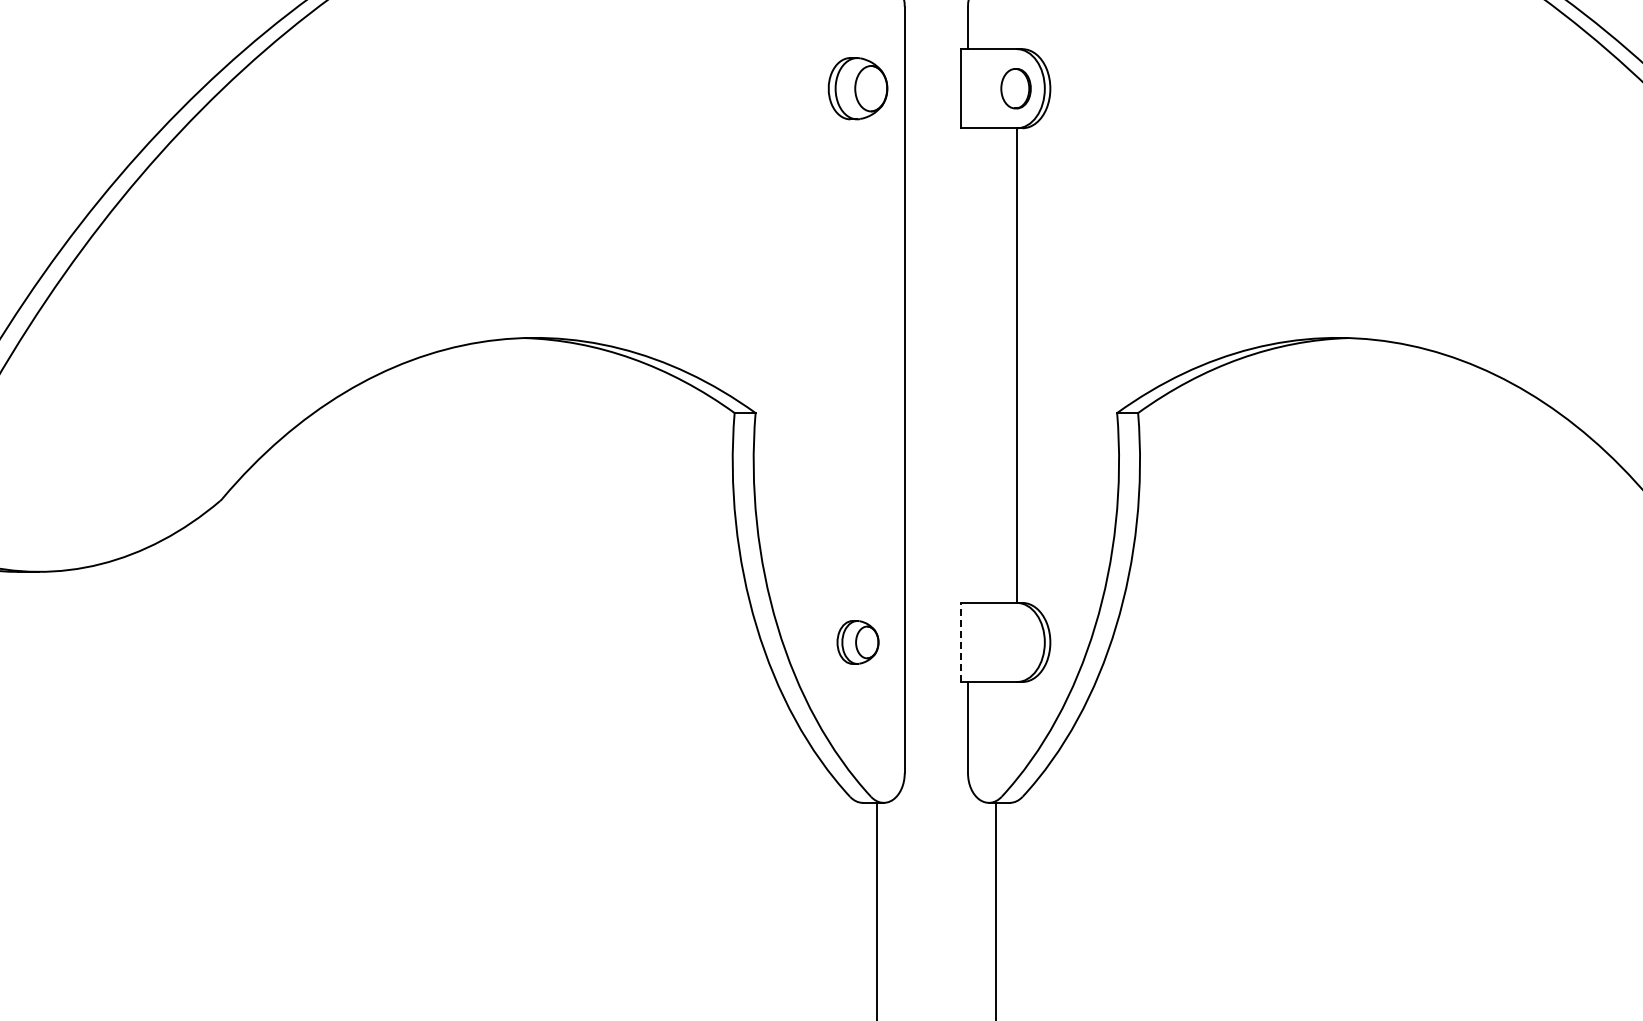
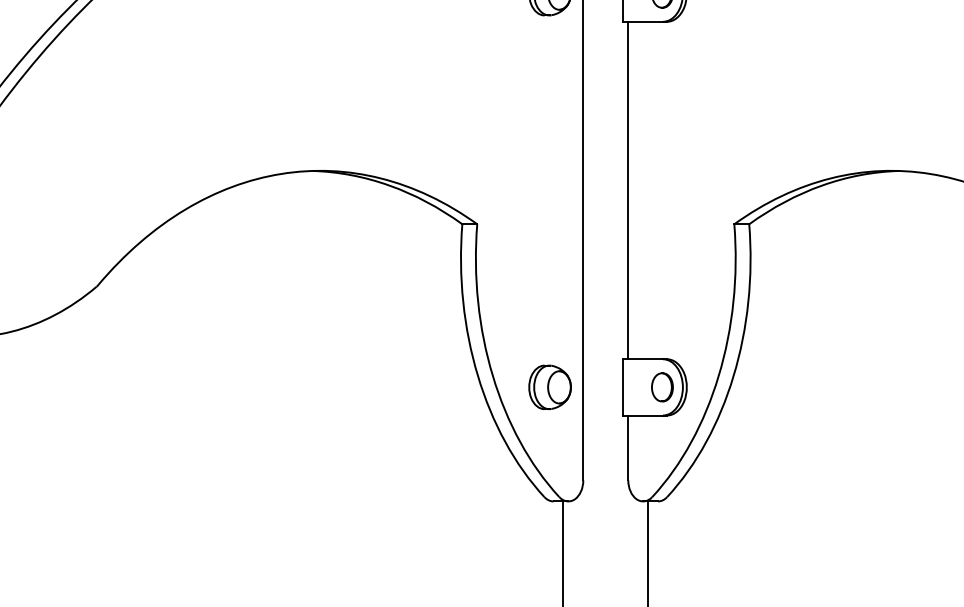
line: (1017, 365) -> (628, 190), moved
part: (857, 642) -> (549, 387), size x1.43
line: (960, 642) -> (622, 387), dashed -> solid
part: (1015, 642) -> (662, 387), added

